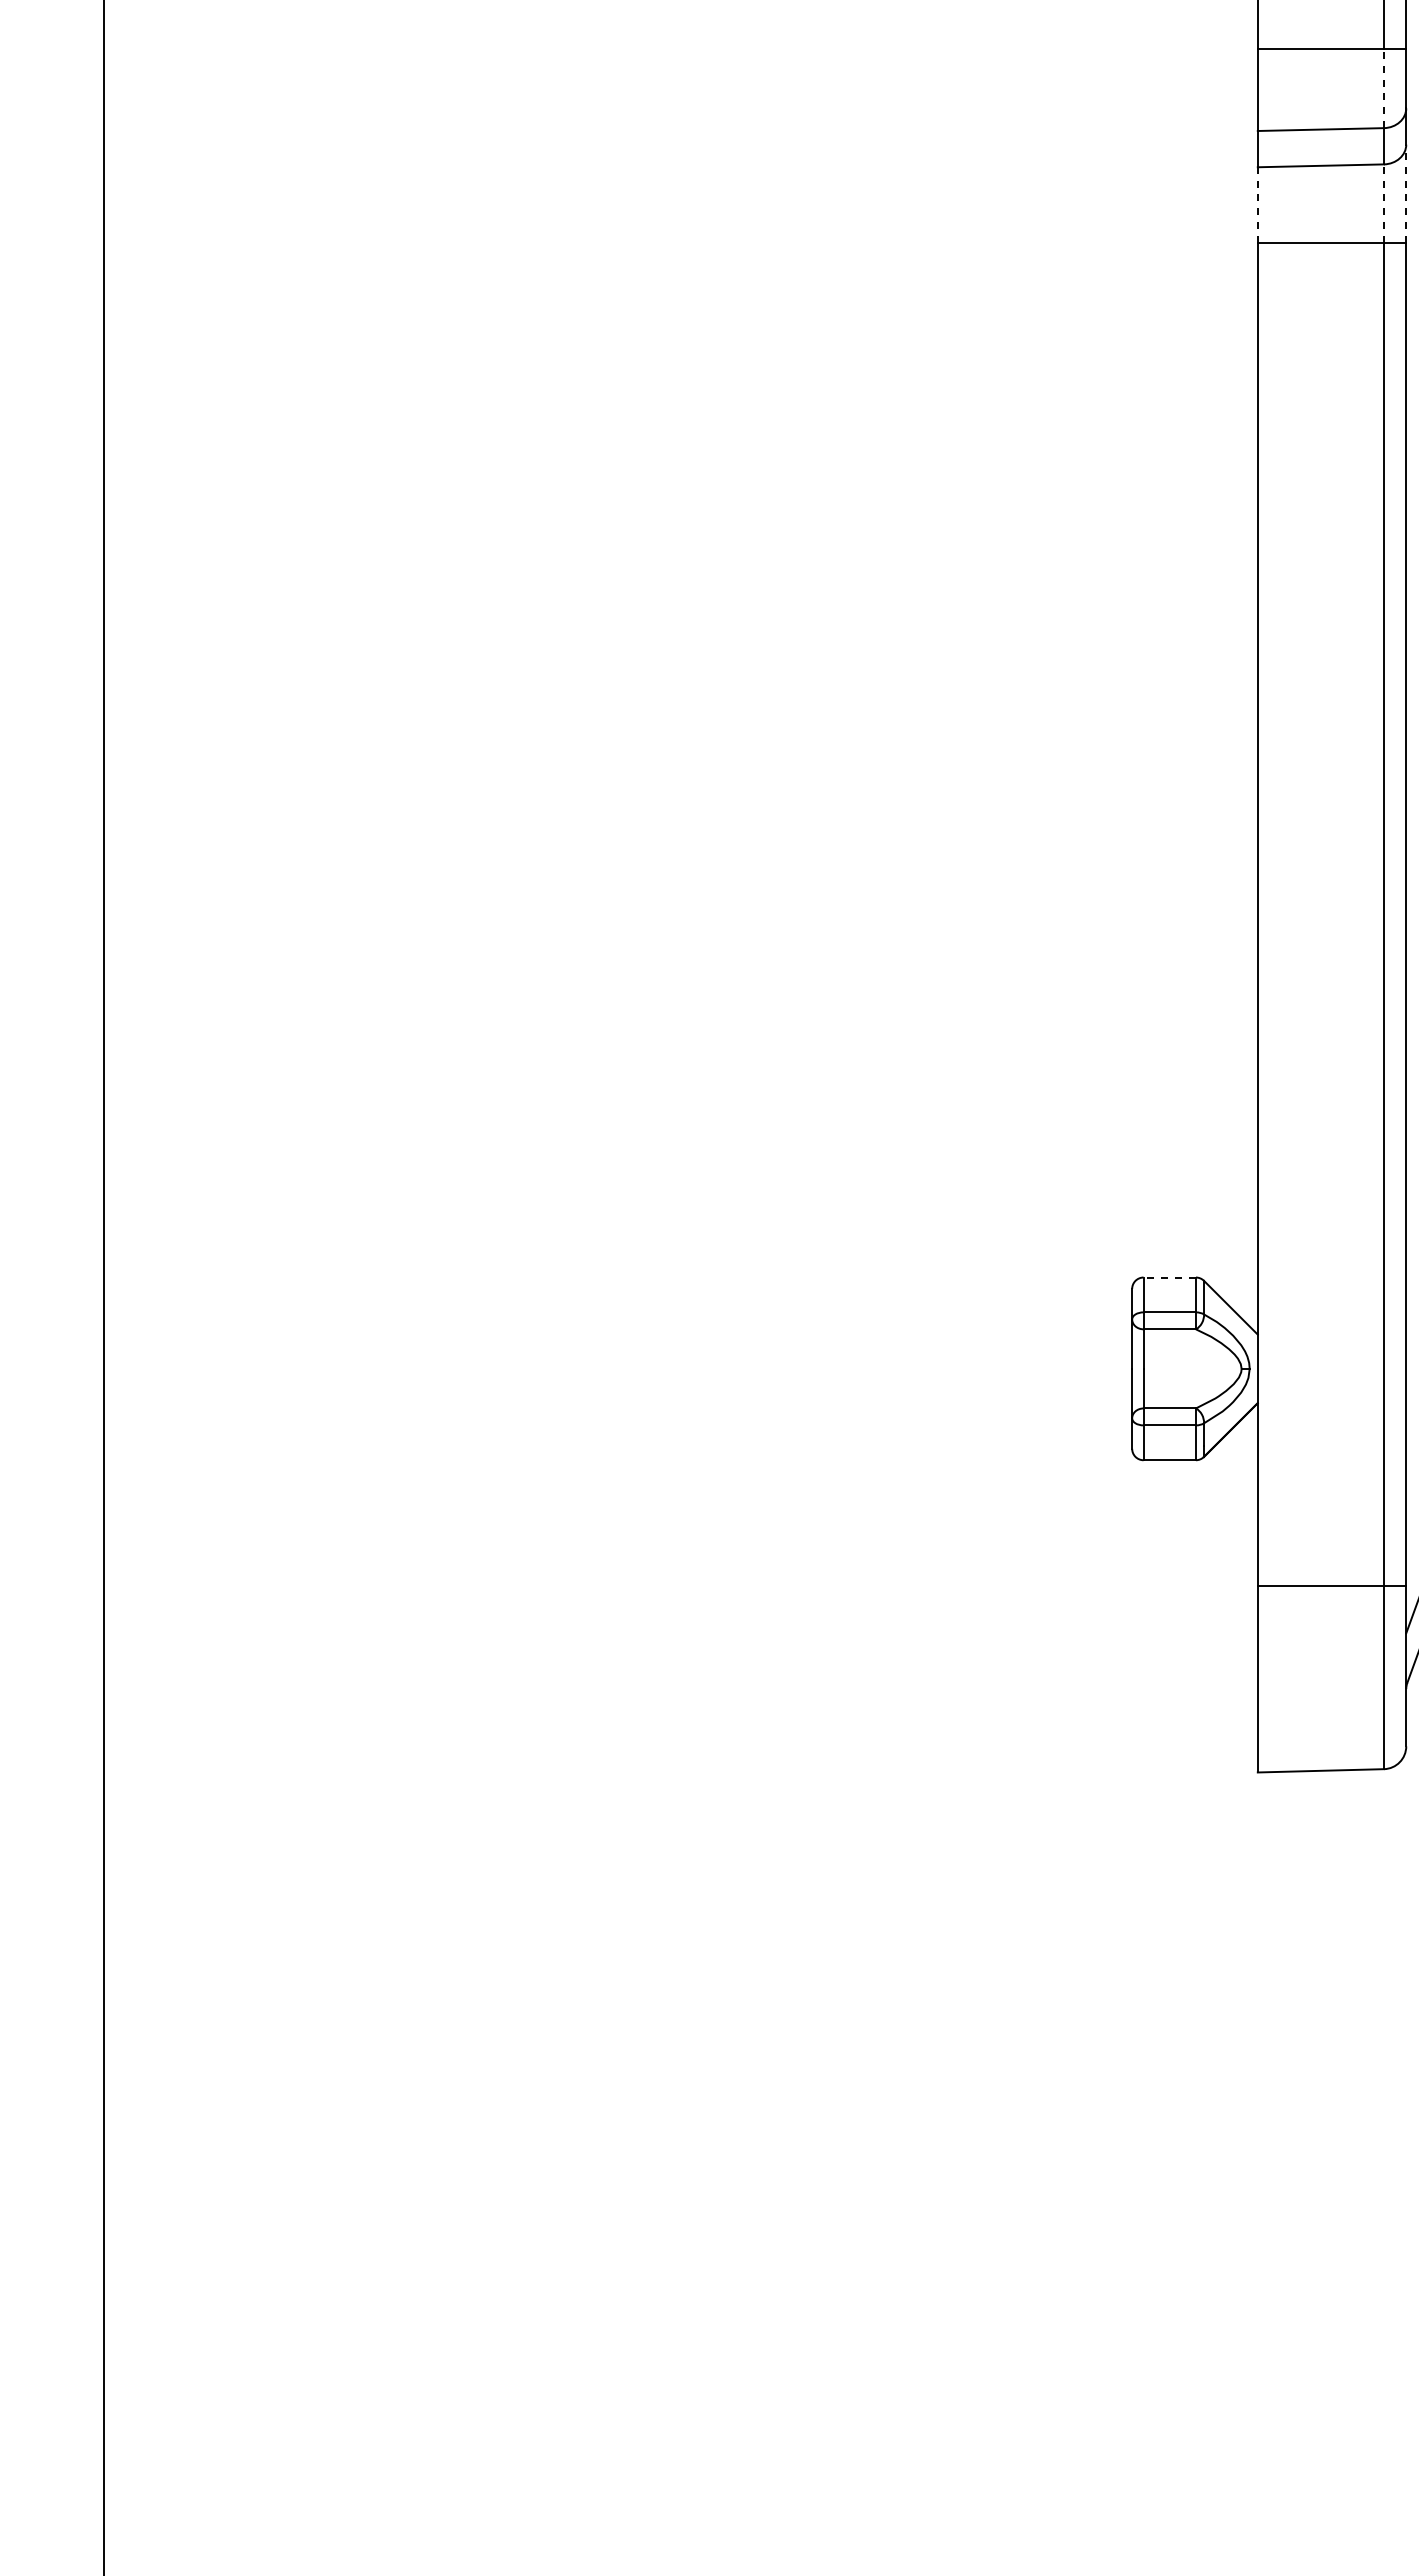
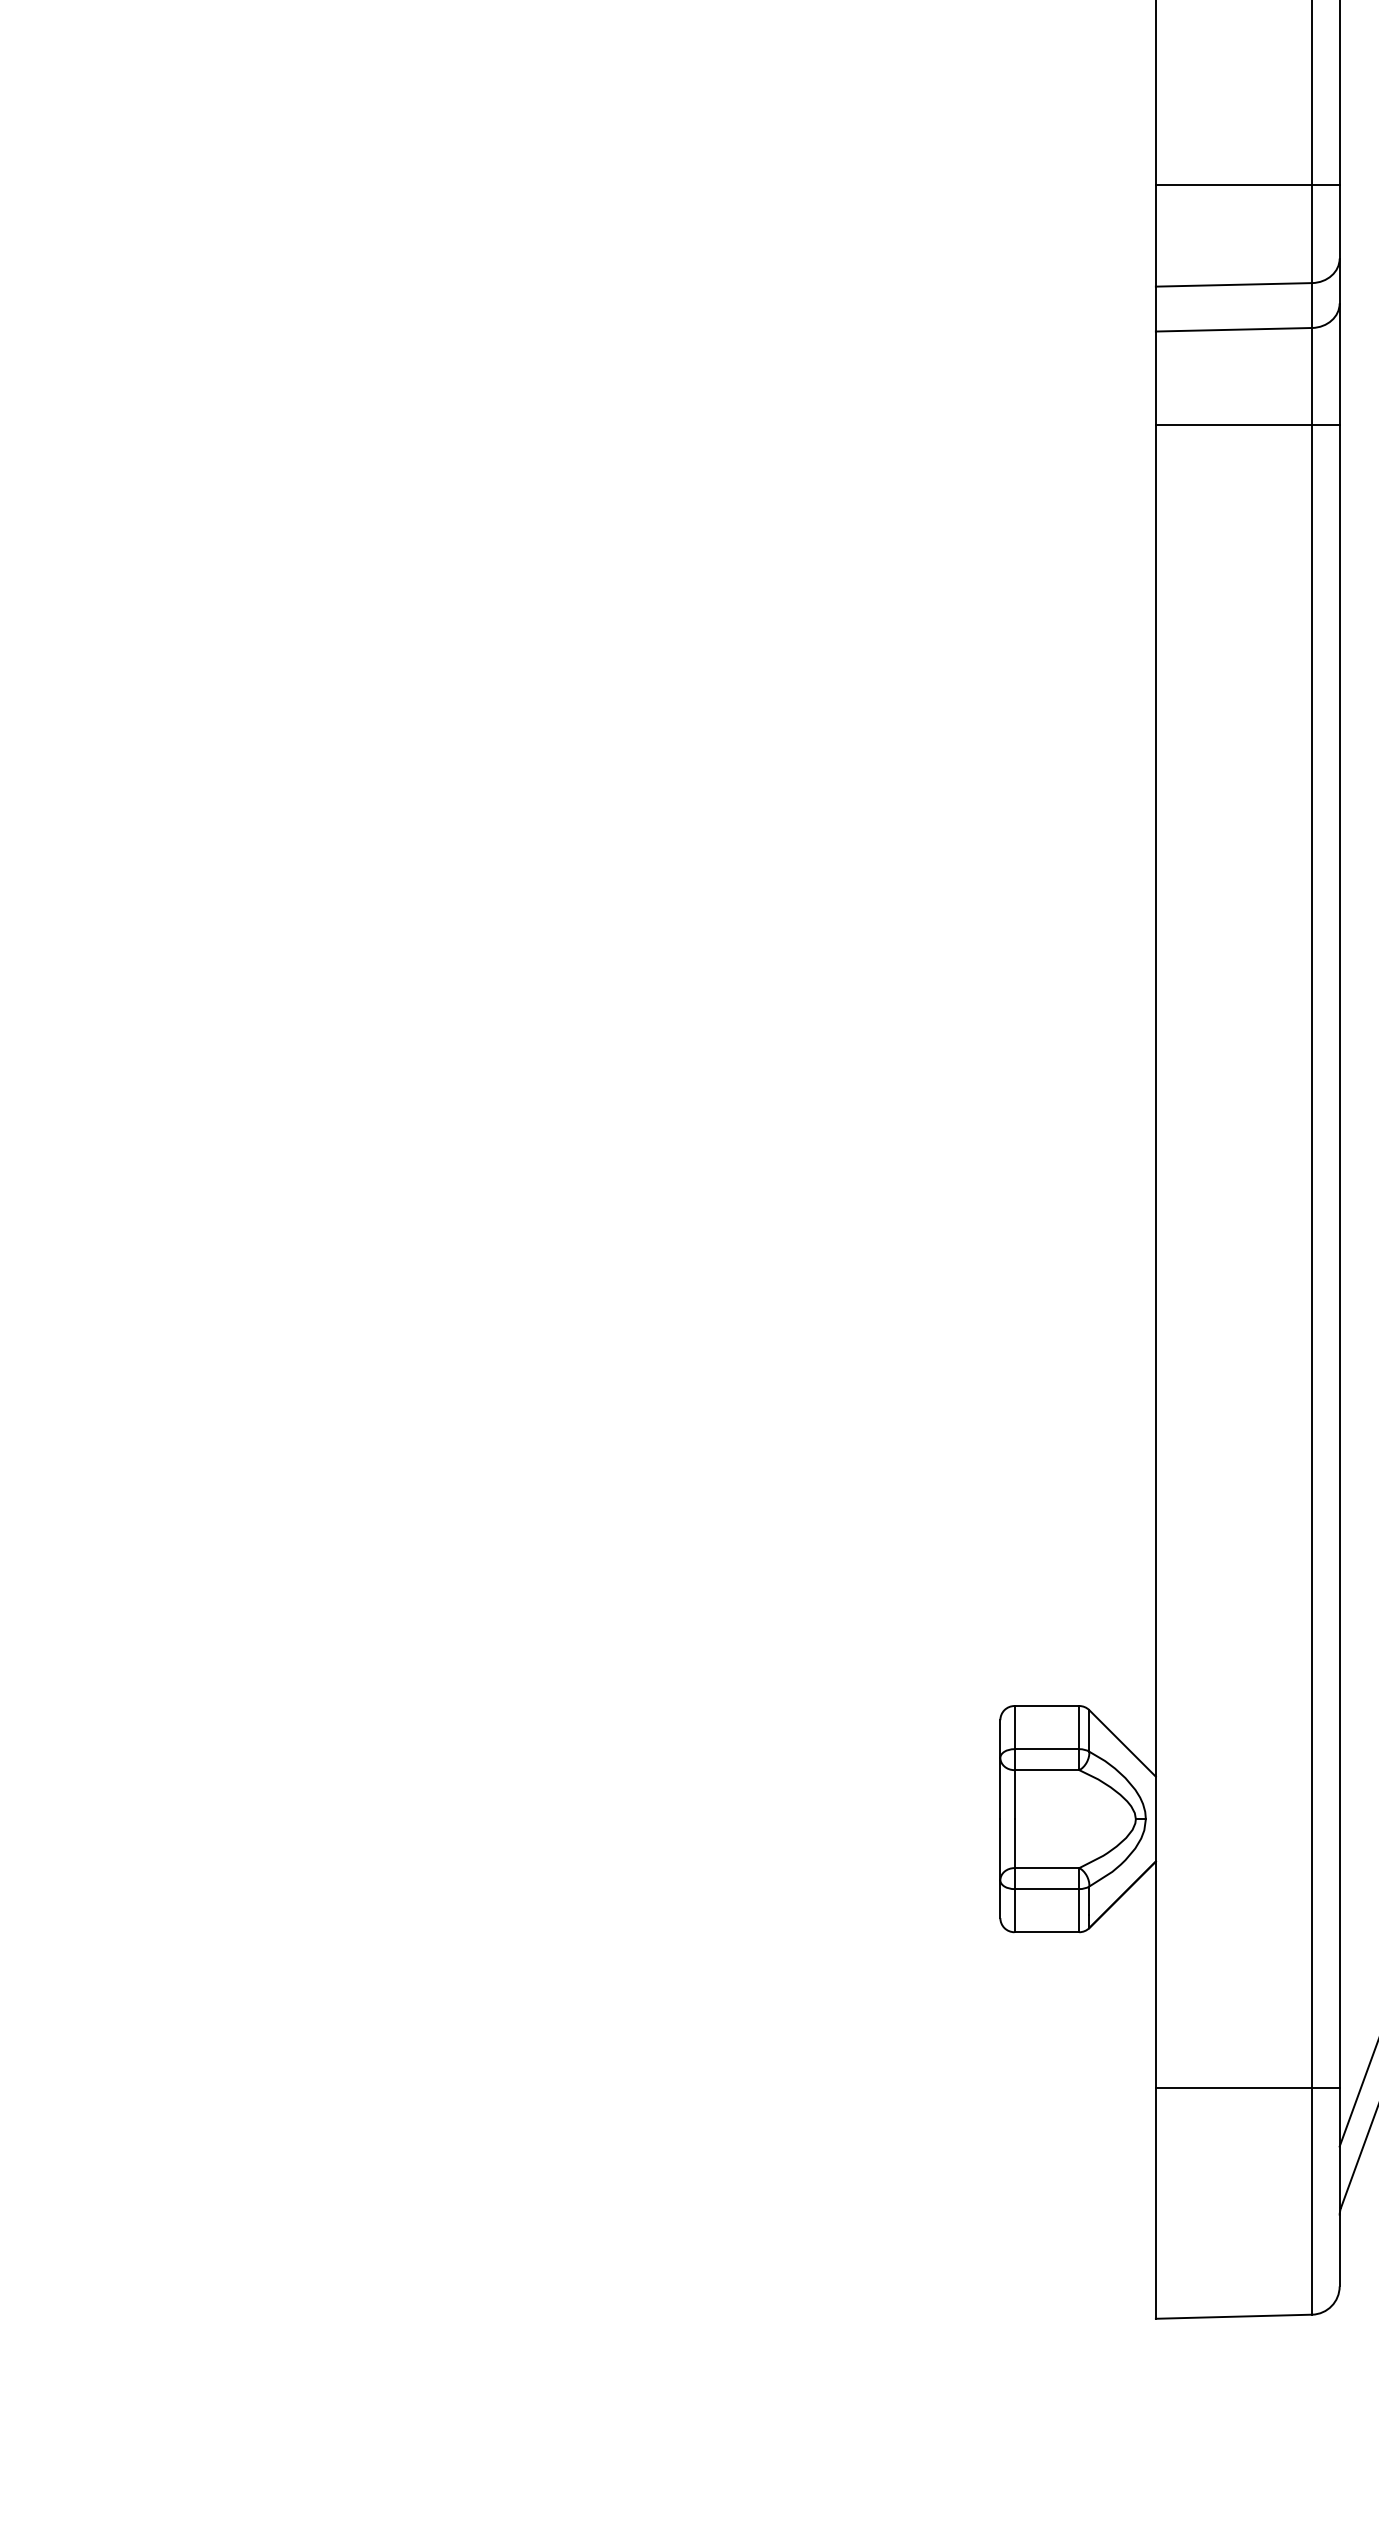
line: (1384, 88) -> (1312, 234), dashed -> solid
line: (1406, 193) -> (1339, 364), dashed -> solid
line: (1384, 203) -> (1312, 376), dashed -> solid
line: (1257, 205) -> (1155, 378), dashed -> solid
line: (1169, 1277) -> (1046, 1705), dashed -> solid

